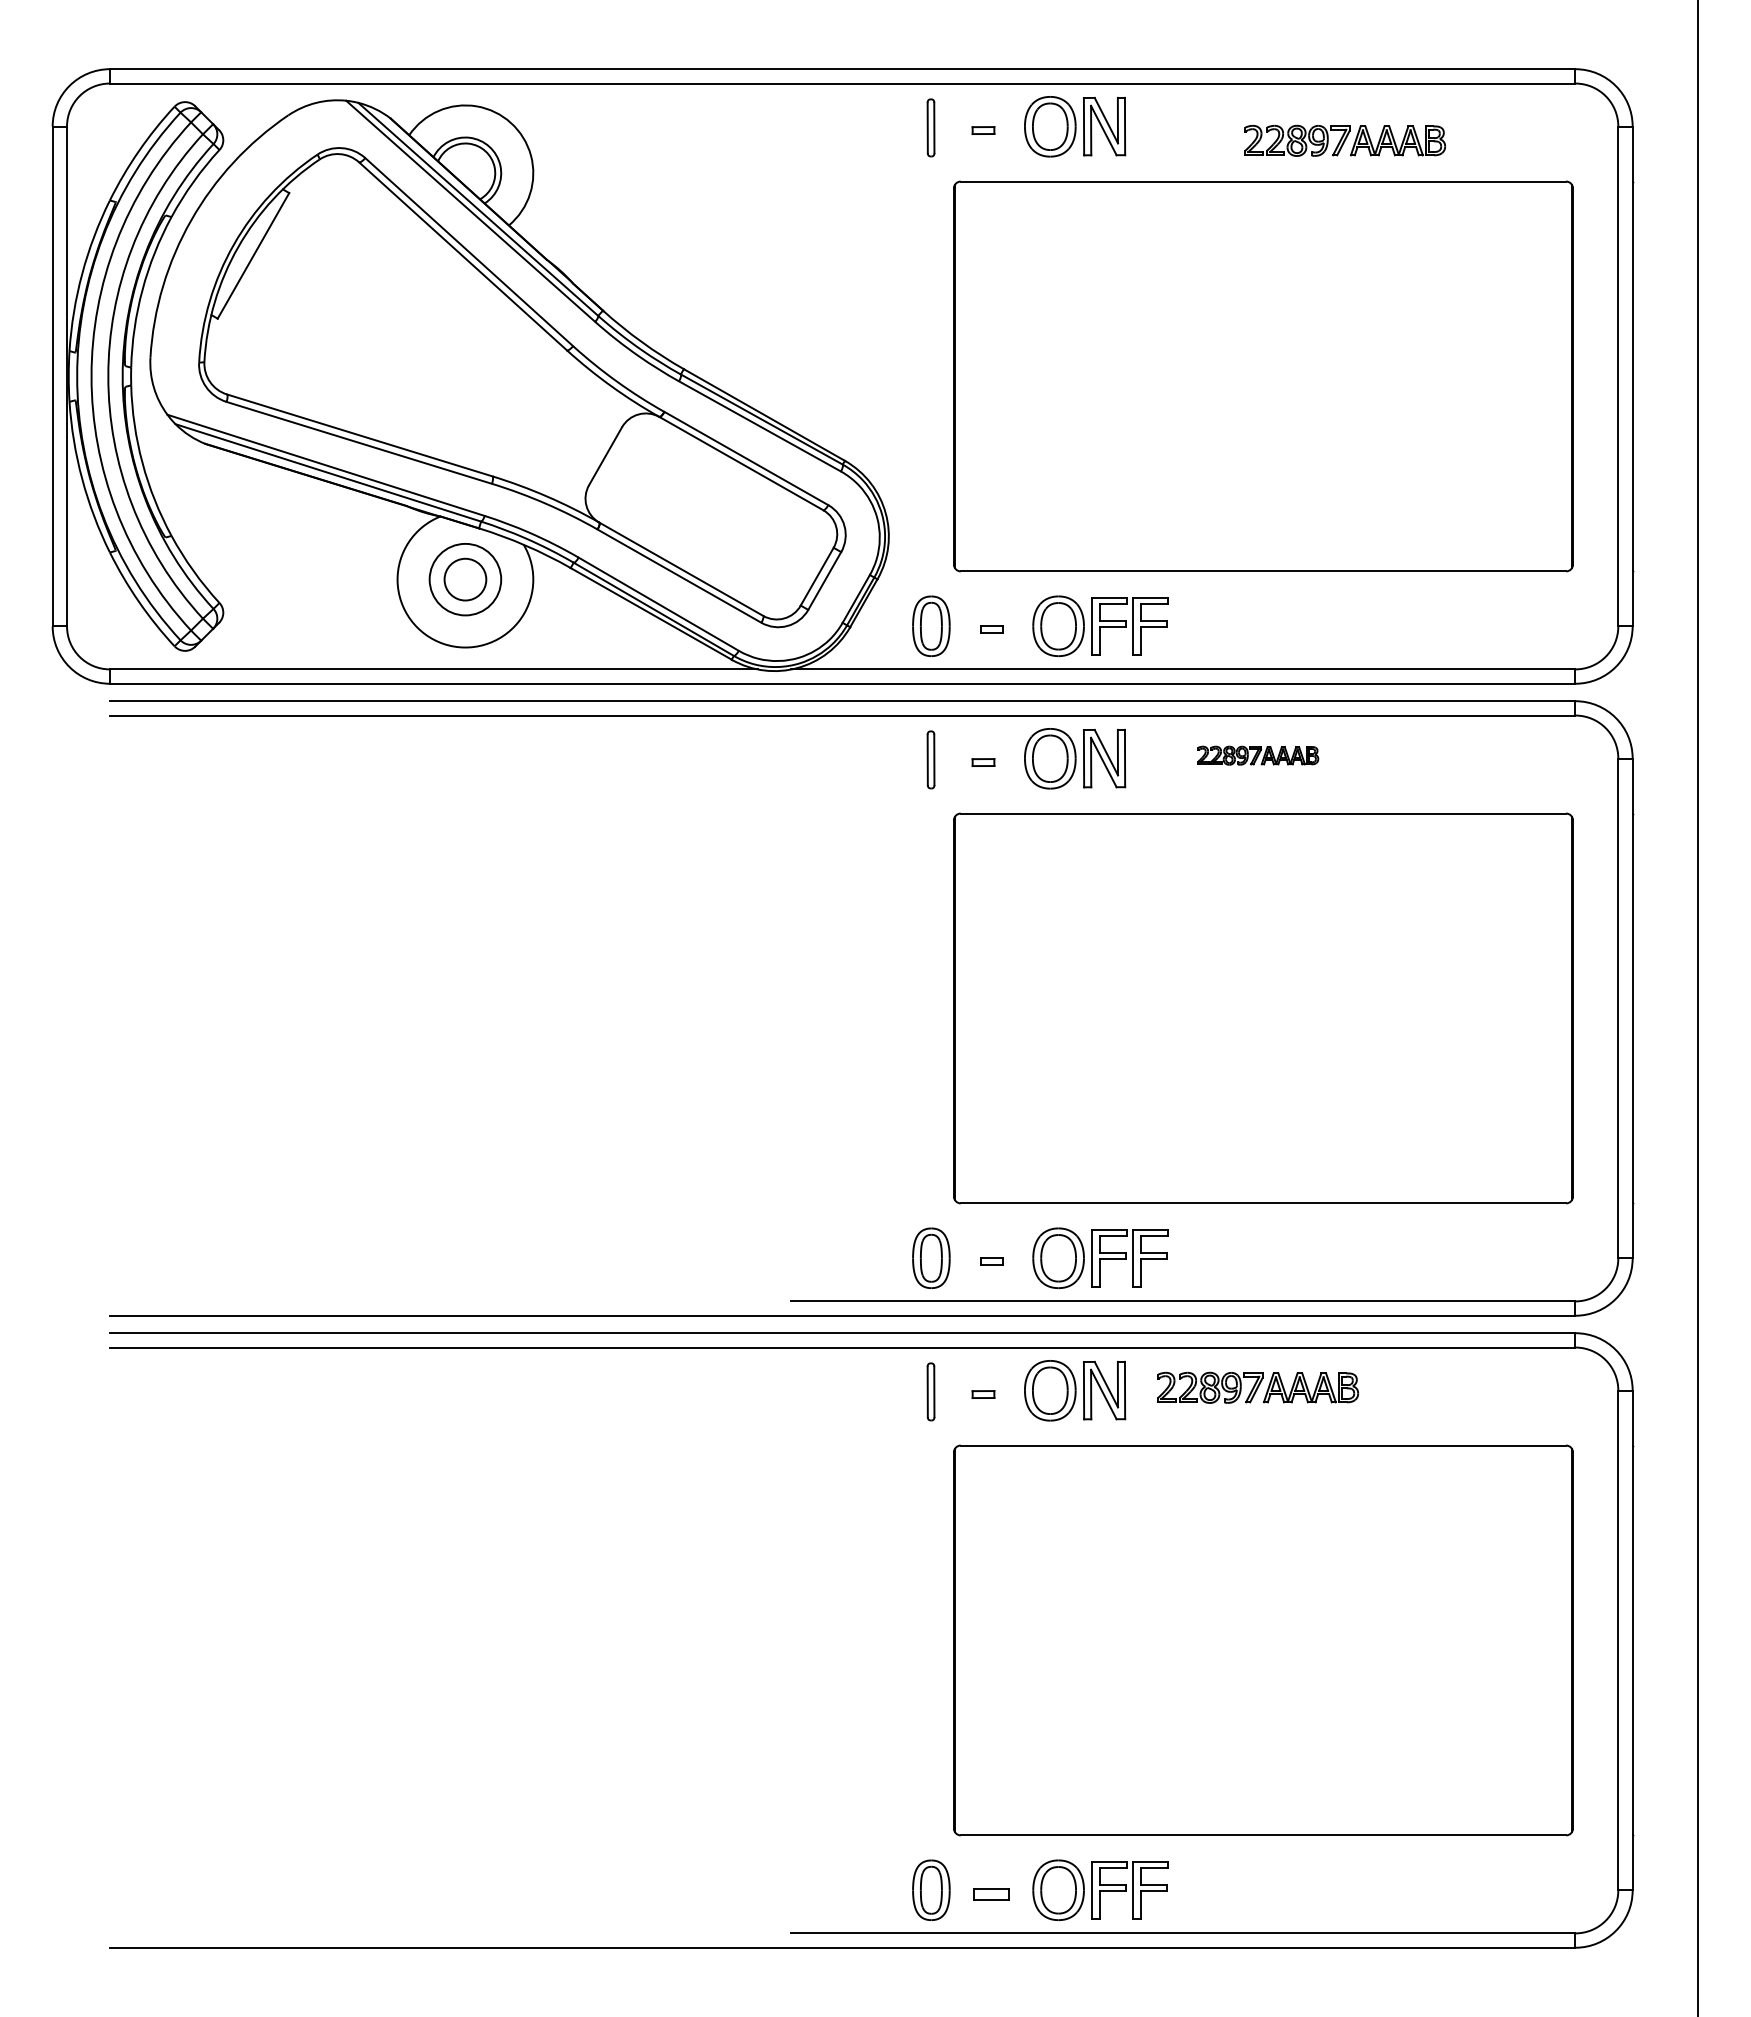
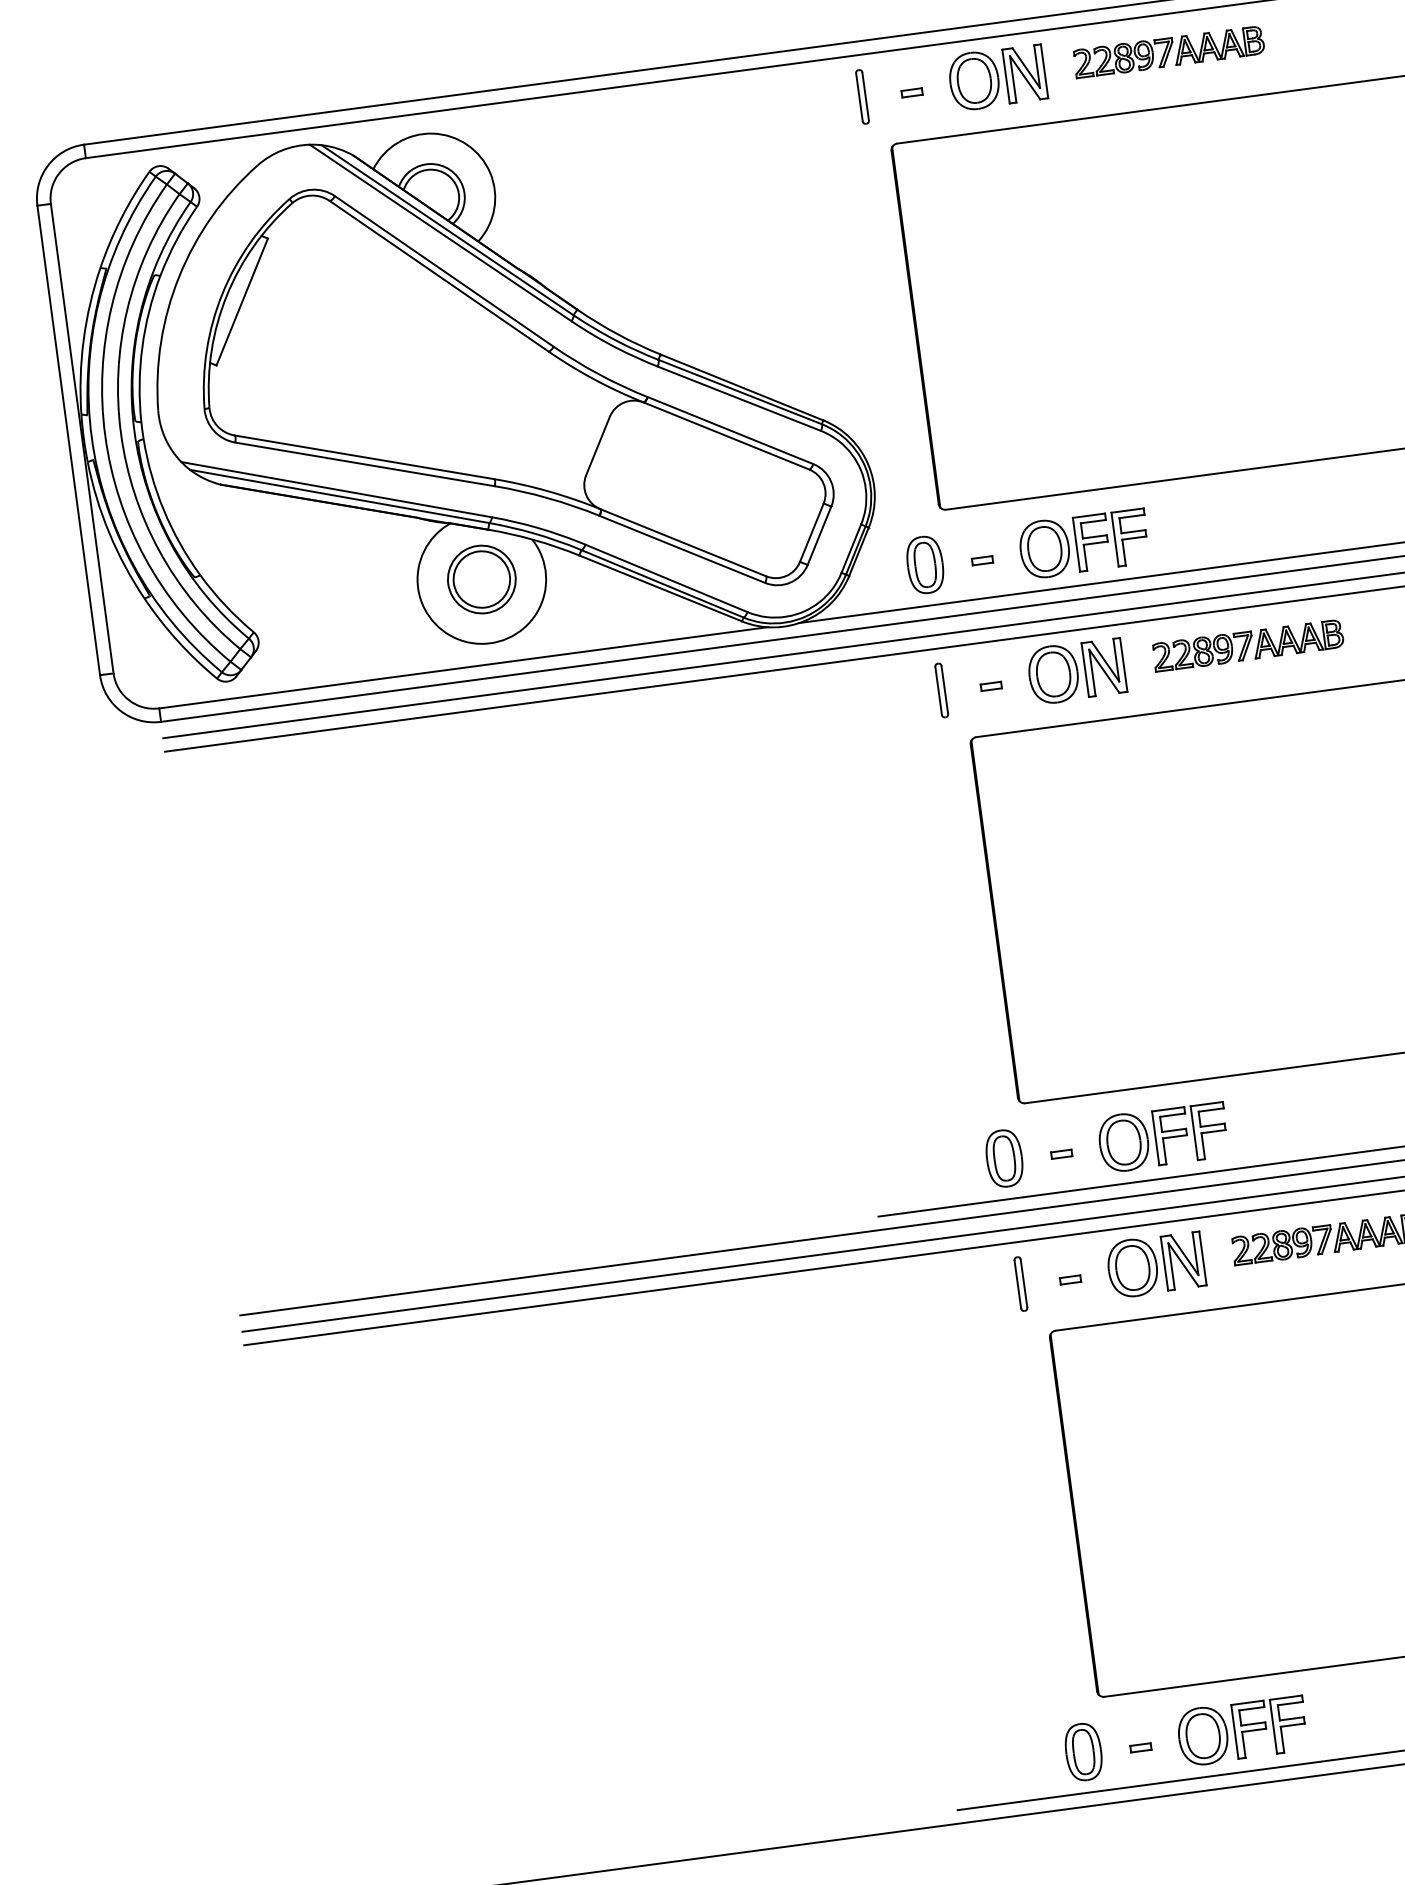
part: (1345, 140) -> (1169, 51), moved
circle: (465, 579) -> (481, 579), size x1.43
part: (1258, 755) -> (1248, 645), size x1.67
part: (991, 1893) -> (1140, 1747), size x0.62

